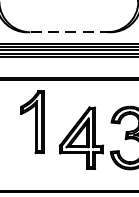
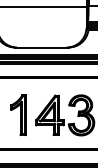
line: (68, 32) -> (41, 47), dashed -> solid
part: (32, 122) -> (18, 115), moved

